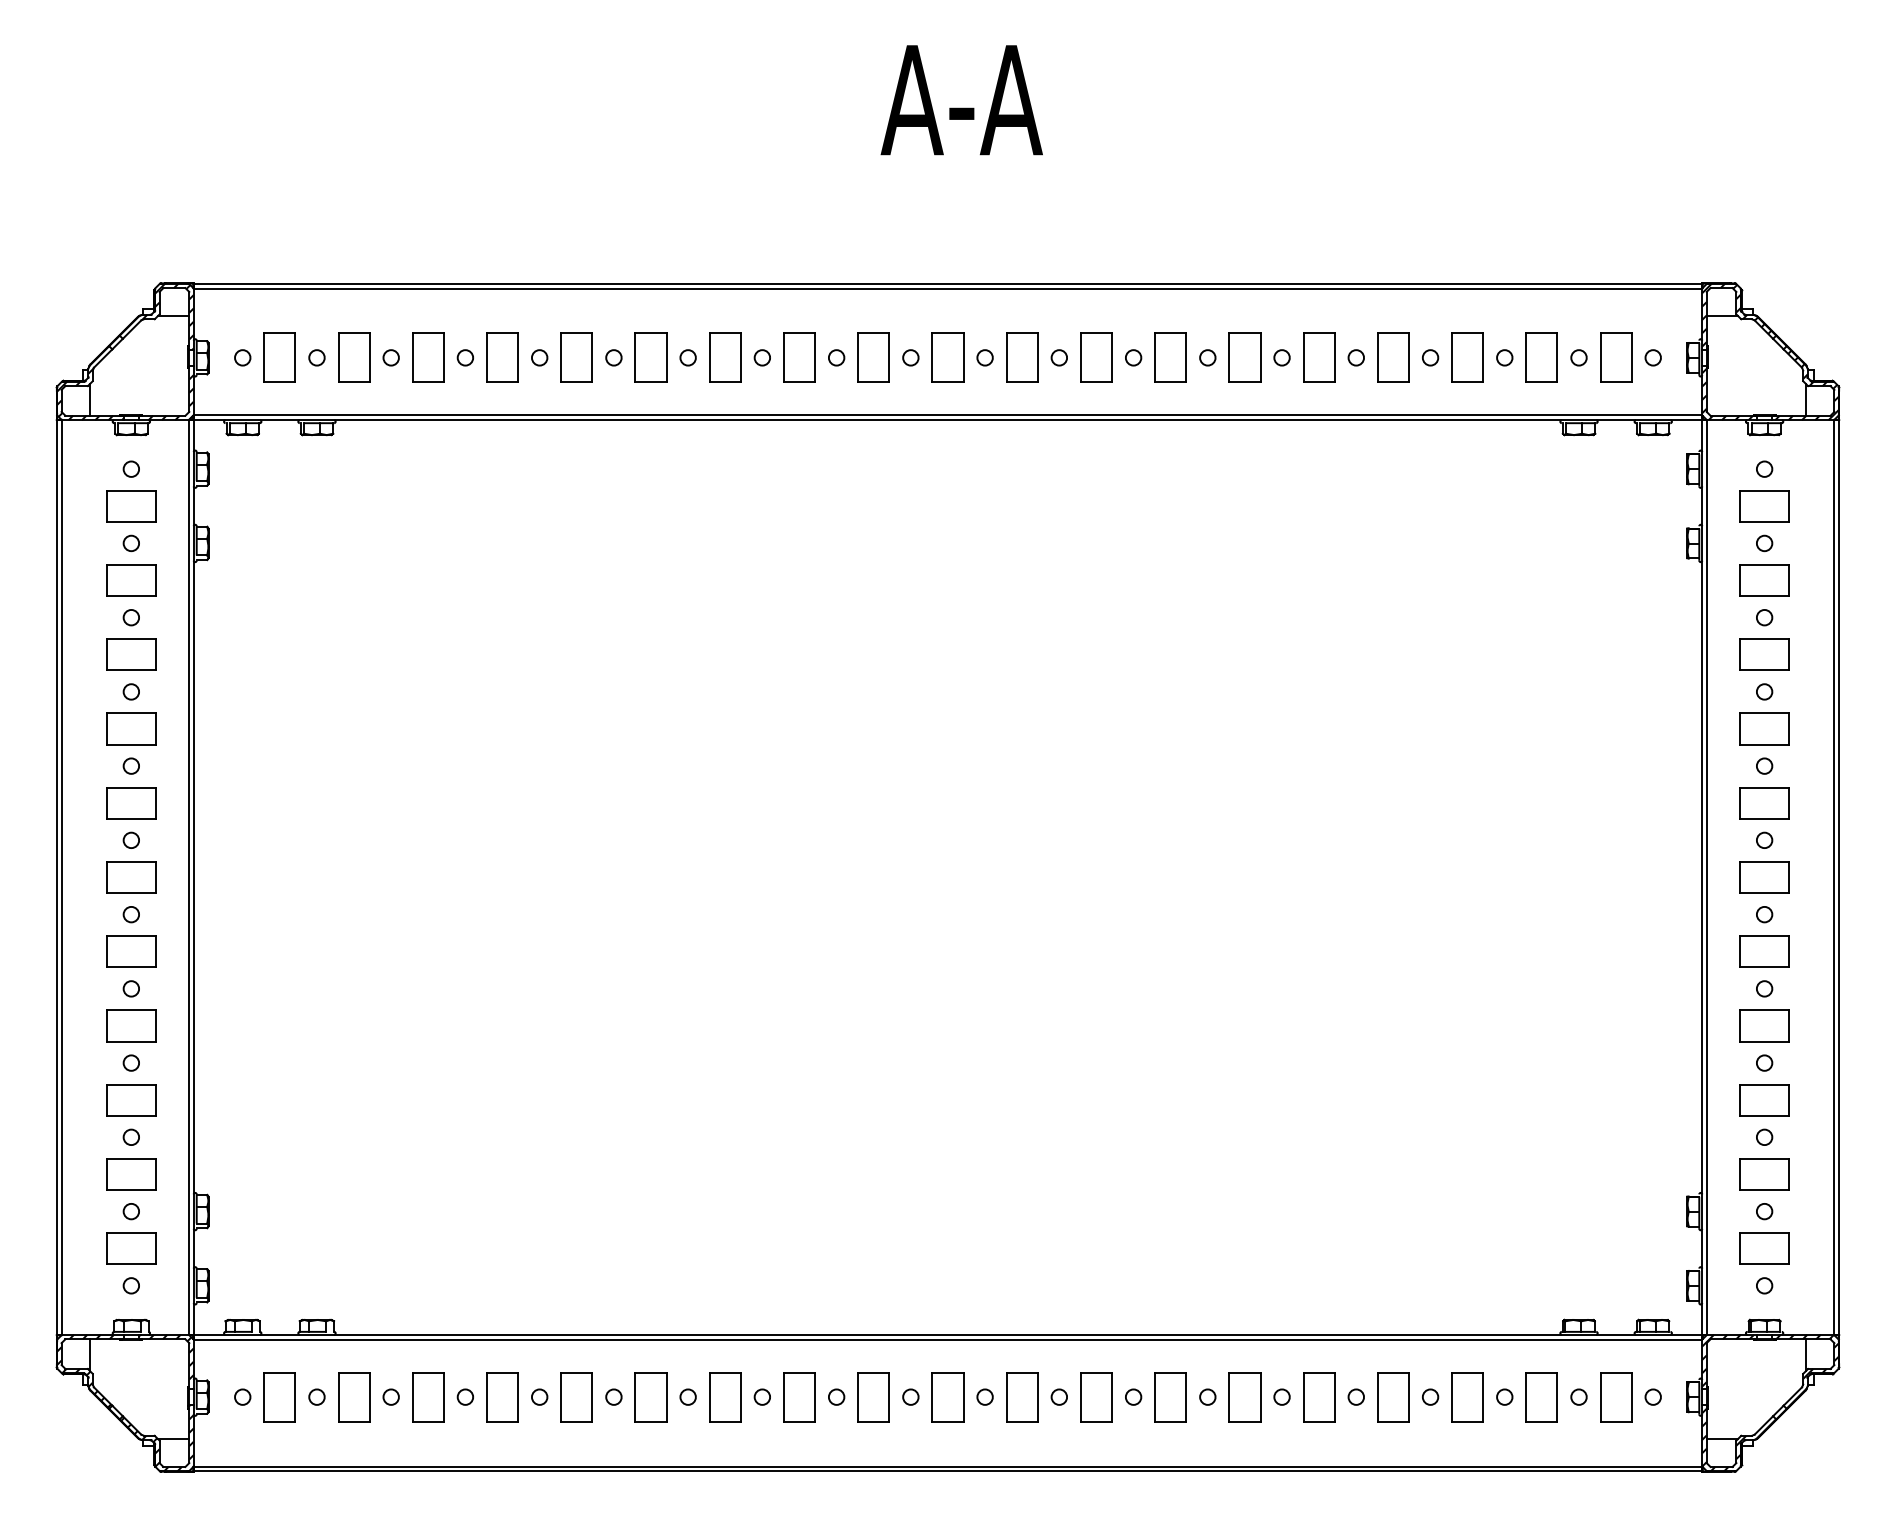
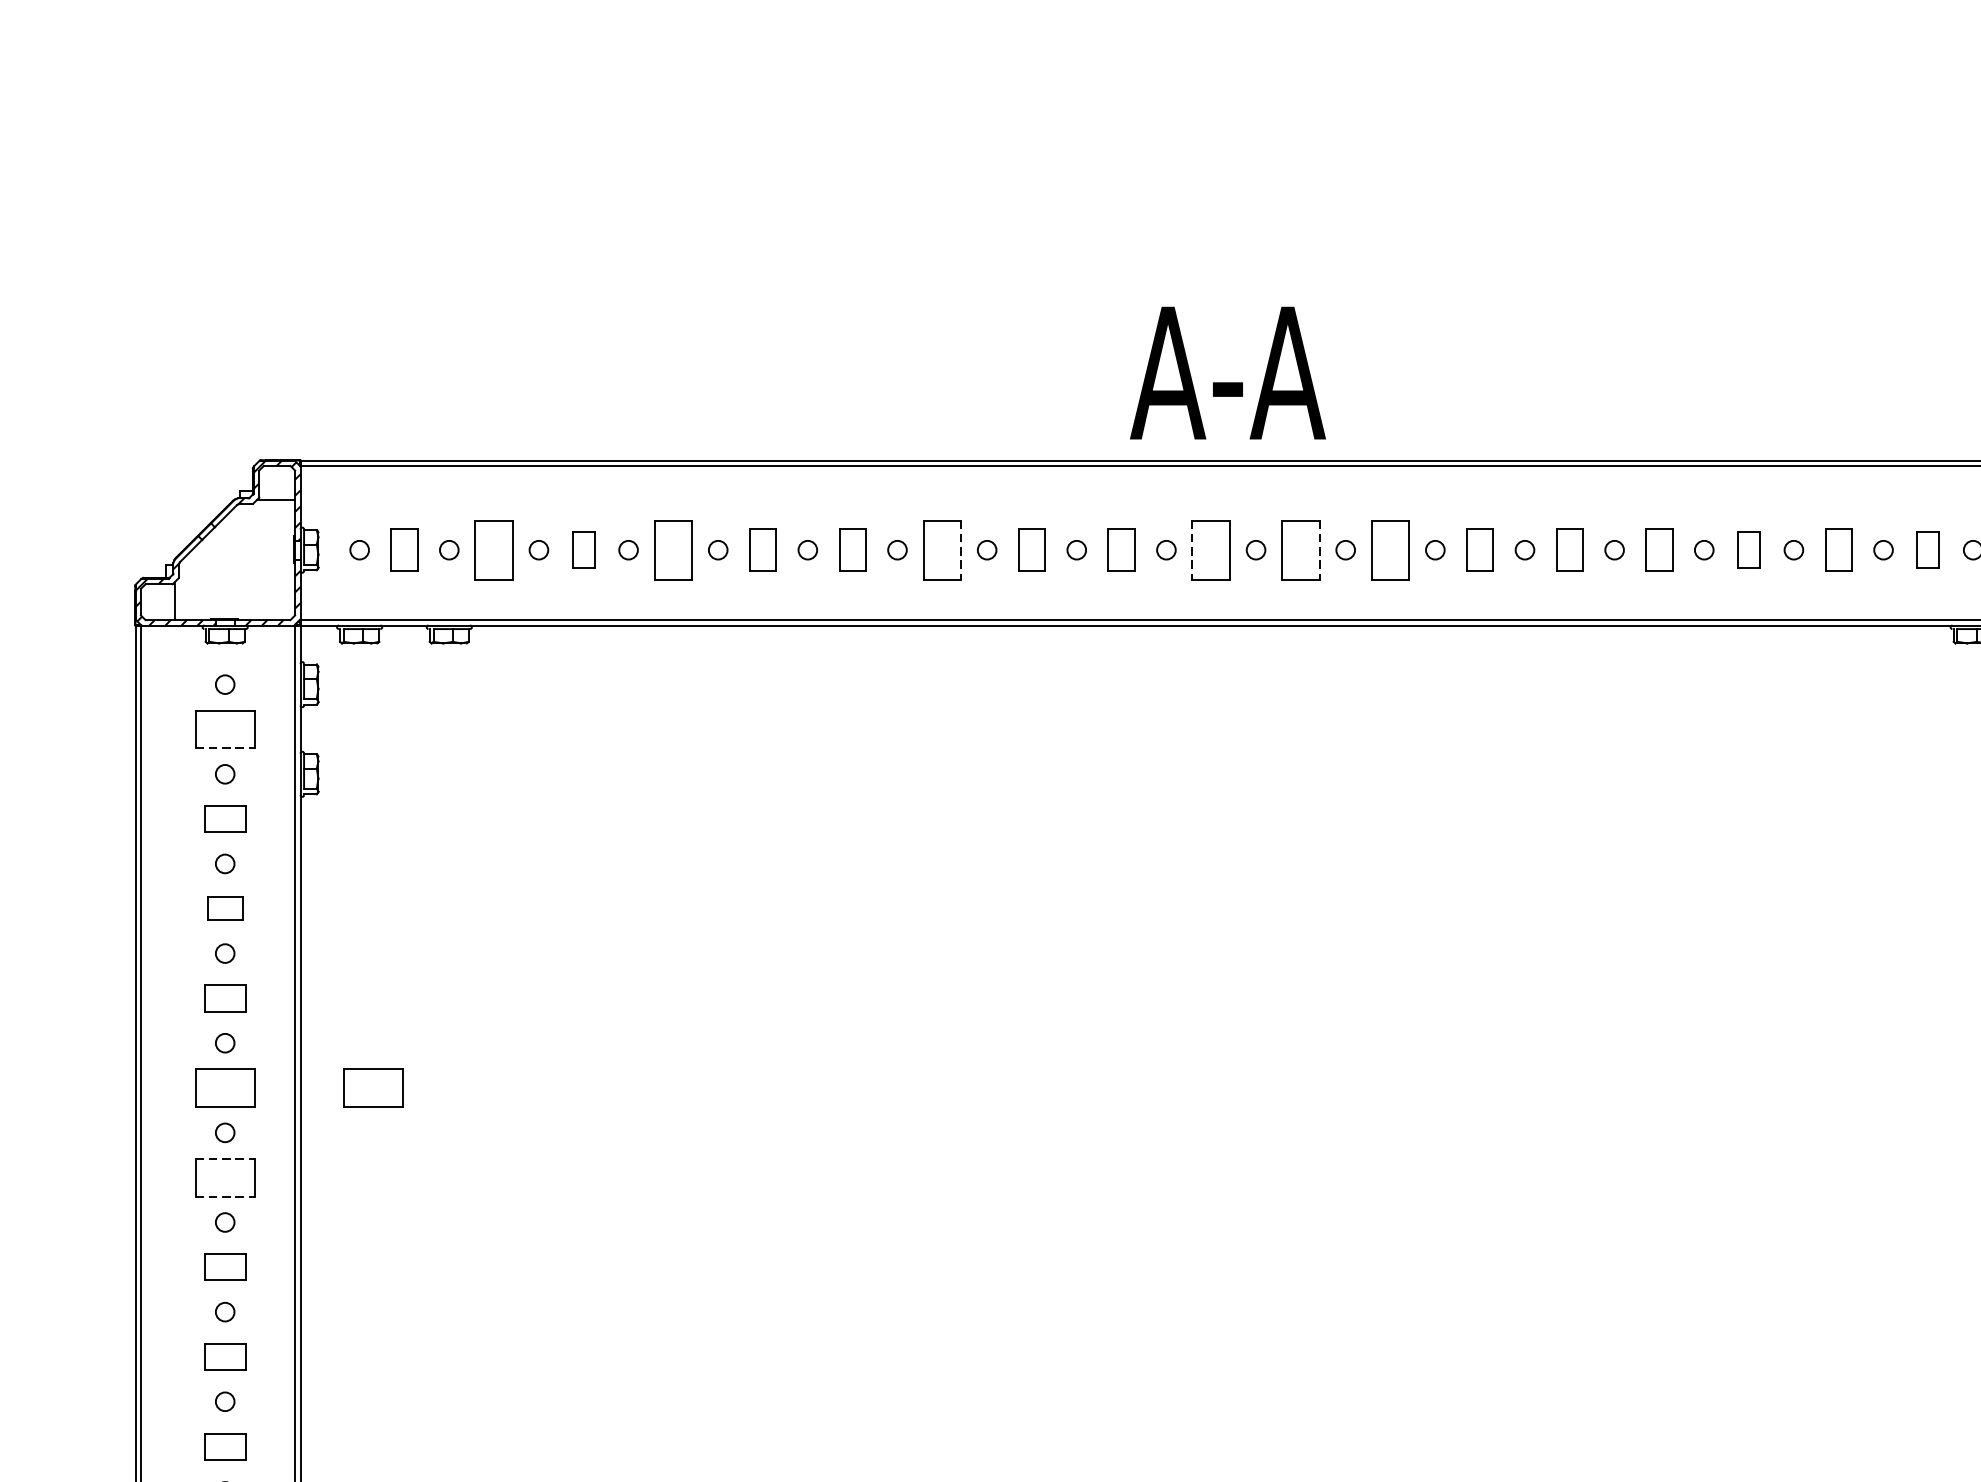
text: (961, 100) -> (1227, 373), moved
part: (279, 357) -> (404, 549), size x0.7
part: (428, 357) -> (583, 549), size x0.6
part: (576, 357) -> (762, 549), size x0.7
part: (650, 357) -> (852, 549), size x0.7
part: (799, 357) -> (1031, 549), size x0.7
part: (873, 357) -> (1121, 549), size x0.7
part: (1170, 357) -> (1479, 549), size x0.7
part: (1244, 357) -> (1569, 549), size x0.7
part: (1319, 357) -> (1659, 549), size x0.7
part: (1393, 357) -> (1749, 549), size x0.6
part: (1467, 357) -> (1838, 549), size x0.7
part: (1541, 357) -> (1927, 549), size x0.6
line: (740, 358) -> (960, 550), solid -> dashed
line: (932, 358) -> (1192, 550), solid -> dashed
line: (1037, 358) -> (1319, 550), solid -> dashed
line: (131, 521) -> (225, 747), solid -> dashed
part: (131, 580) -> (225, 819), size x0.7
part: (131, 654) -> (225, 908), size x0.6
part: (131, 728) -> (225, 997), size x0.7
part: (254, 803) -> (373, 1088), added
line: (131, 861) -> (225, 1158), solid -> dashed
line: (131, 893) -> (225, 1196), solid -> dashed
part: (131, 951) -> (225, 1267), size x0.7
part: (131, 1025) -> (225, 1356), size x0.7
part: (131, 1100) -> (225, 1446), size x0.7

